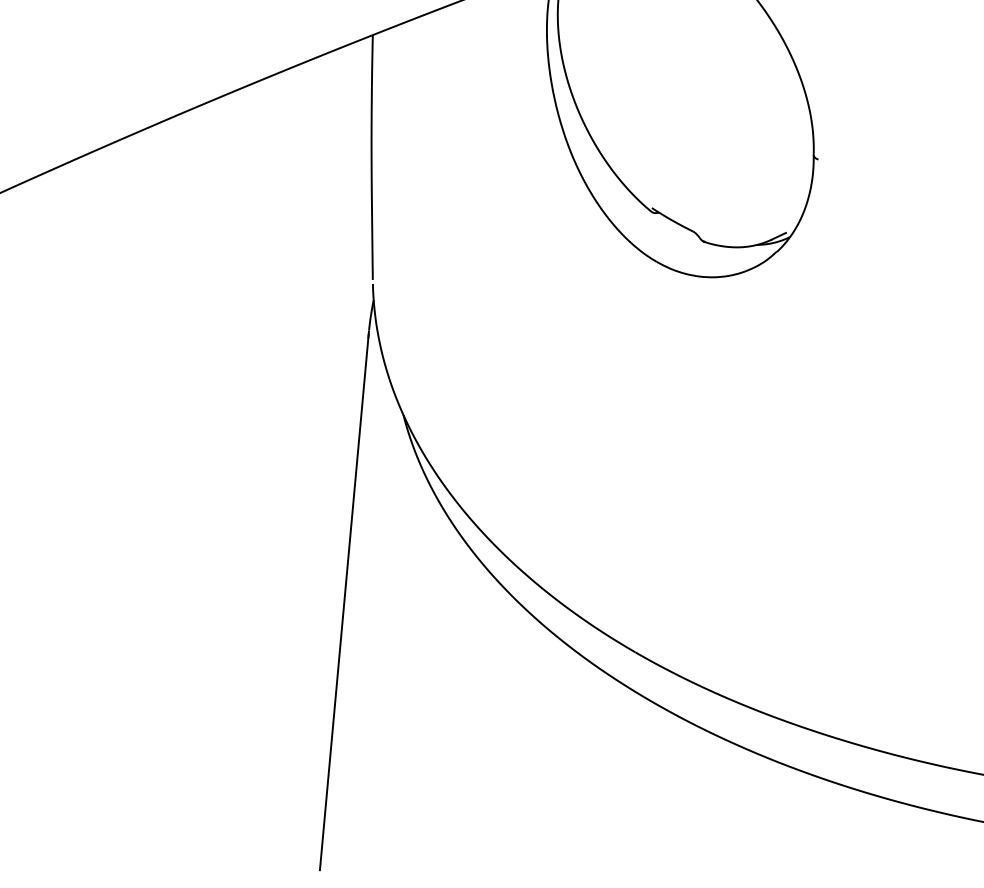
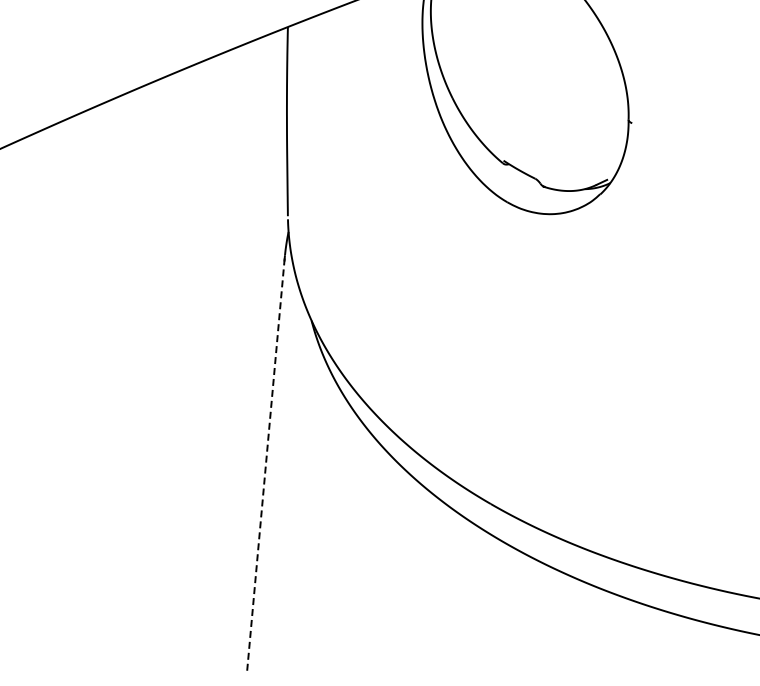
line: (343, 602) -> (265, 465), solid -> dashed

